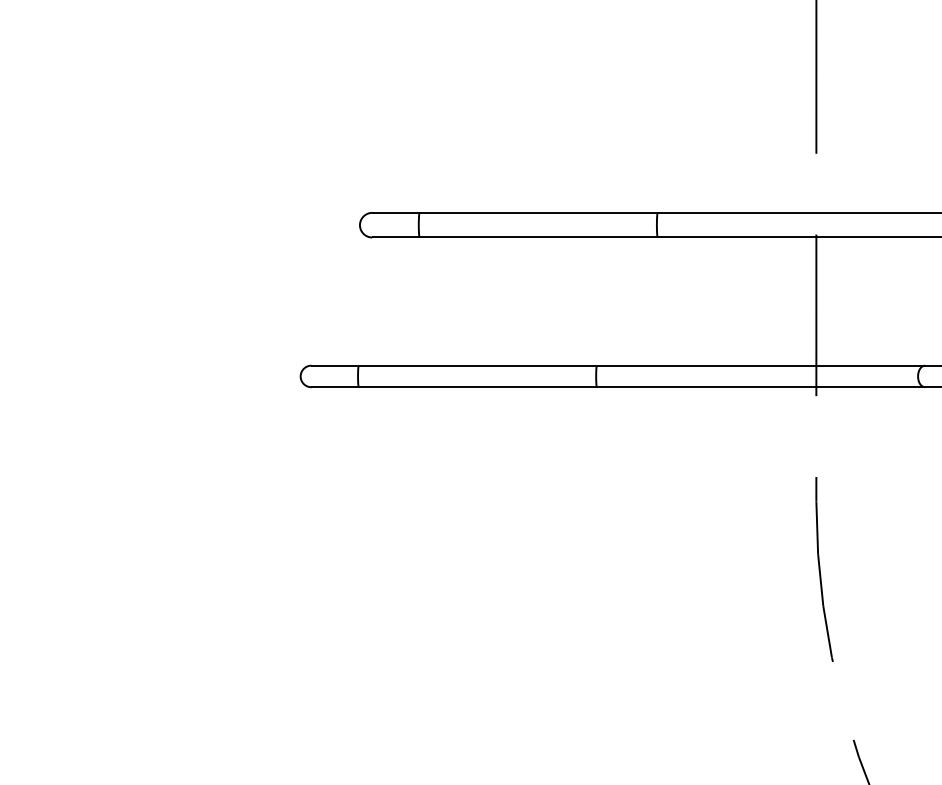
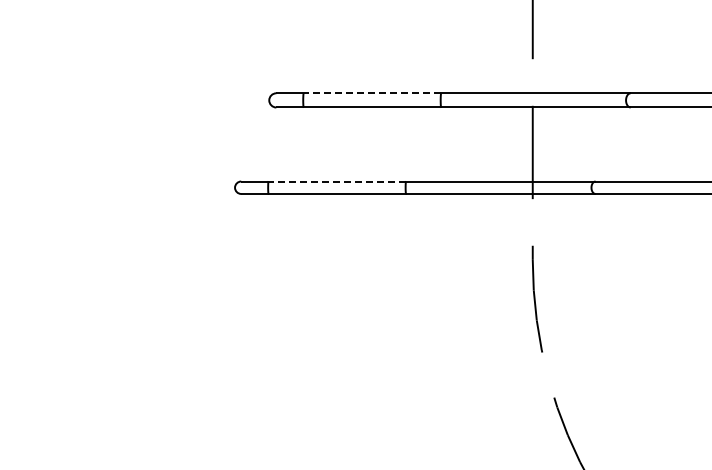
line: (538, 213) -> (372, 93), solid -> dashed
line: (478, 365) -> (337, 181), solid -> dashed

